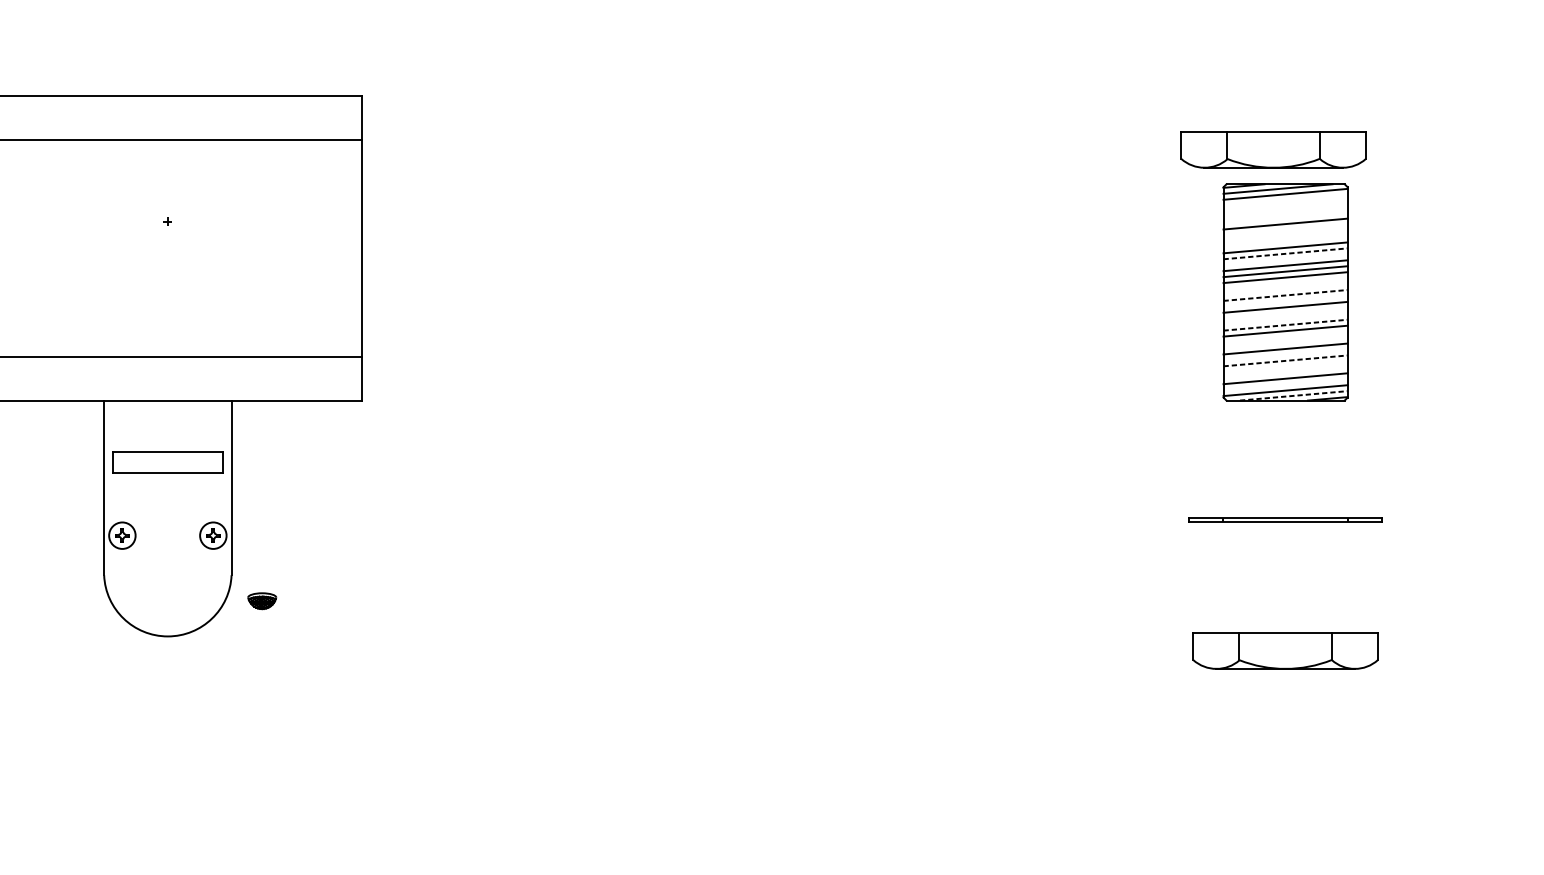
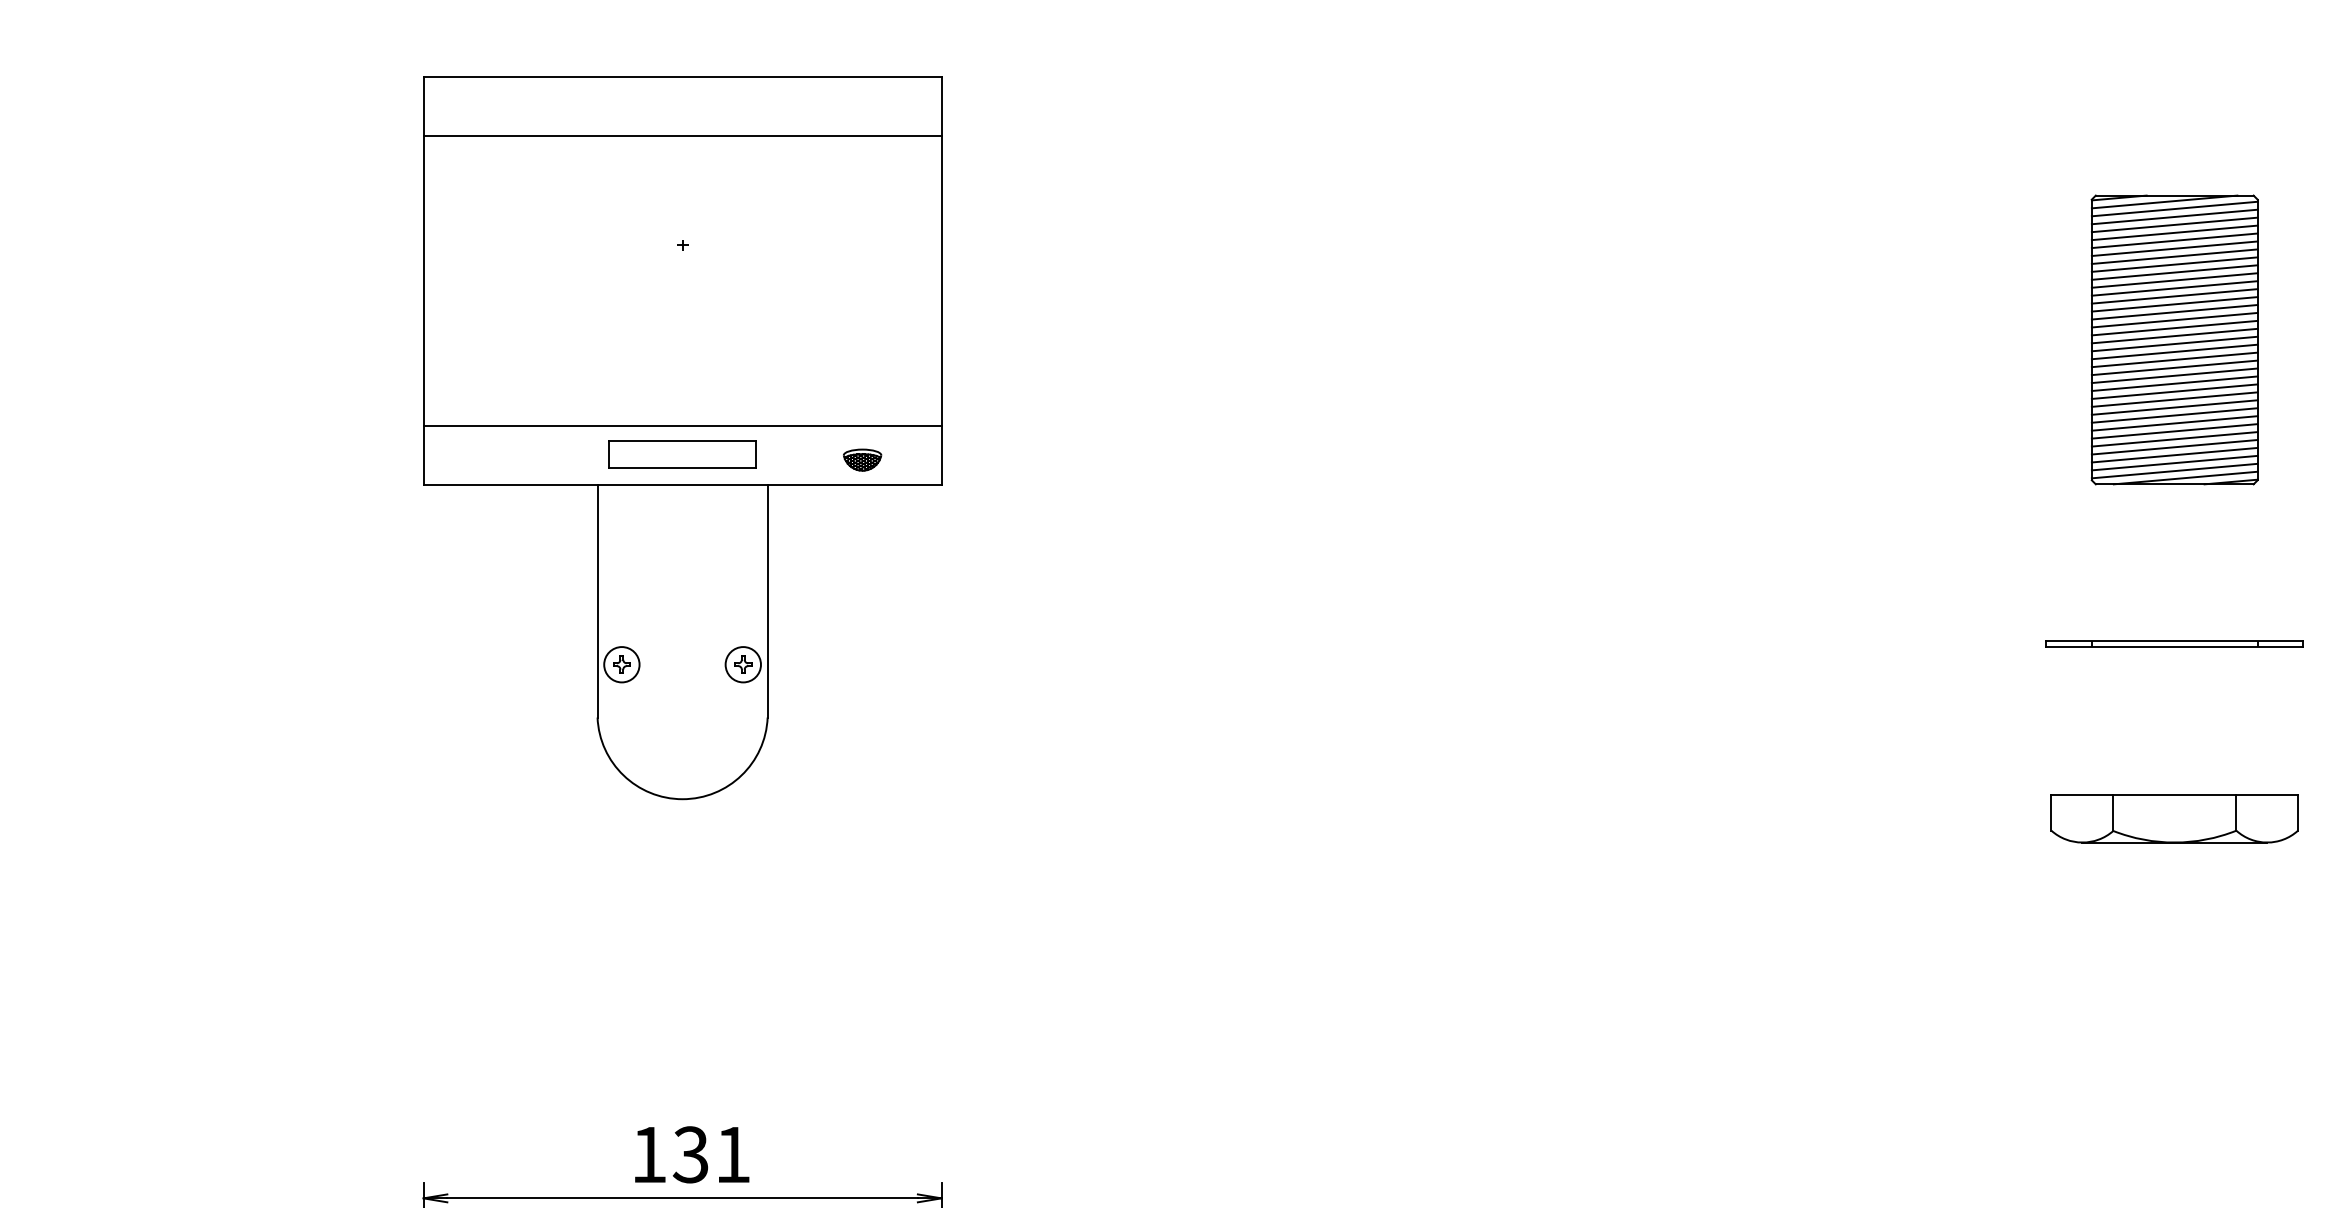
part: (1273, 149) -> (2158, 149), removed
line: (1285, 199) -> (2174, 216), added
line: (1285, 205) -> (2174, 224), added
line: (1285, 211) -> (2174, 232), added
line: (1285, 217) -> (2174, 240), added
line: (1285, 229) -> (2174, 256), added
line: (1285, 235) -> (2174, 264), added
line: (1285, 241) -> (2174, 272), added
line: (1286, 253) -> (2175, 288), dashed -> solid
line: (1285, 259) -> (2174, 296), added
line: (1285, 283) -> (2174, 327), added
line: (1285, 289) -> (2174, 335), added
line: (1286, 295) -> (2175, 343), dashed -> solid
line: (1285, 301) -> (2174, 351), added
line: (1285, 313) -> (2174, 367), added
line: (1285, 319) -> (2174, 375), added
line: (1286, 325) -> (2175, 383), dashed -> solid
line: (1285, 337) -> (2174, 399), added
line: (1285, 343) -> (2174, 407), added
line: (1285, 354) -> (2174, 423), added
line: (1286, 360) -> (2175, 431), dashed -> solid
line: (1285, 366) -> (2174, 439), added
line: (1285, 372) -> (2174, 447), added
line: (1285, 384) -> (2174, 462), added
line: (1294, 396) -> (2186, 478), dashed -> solid
part: (167, 462) -> (682, 454), moved
part: (262, 600) -> (862, 459), moved

